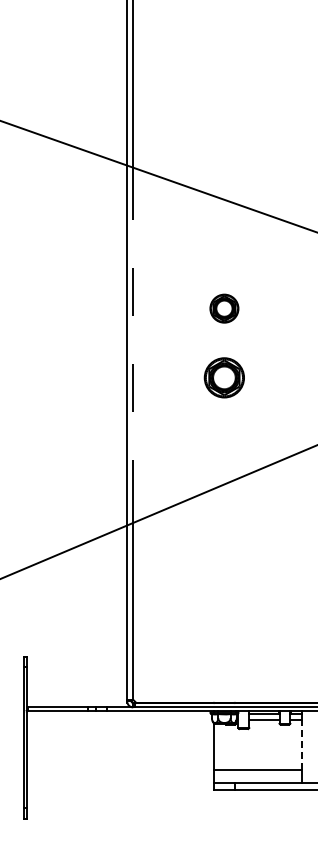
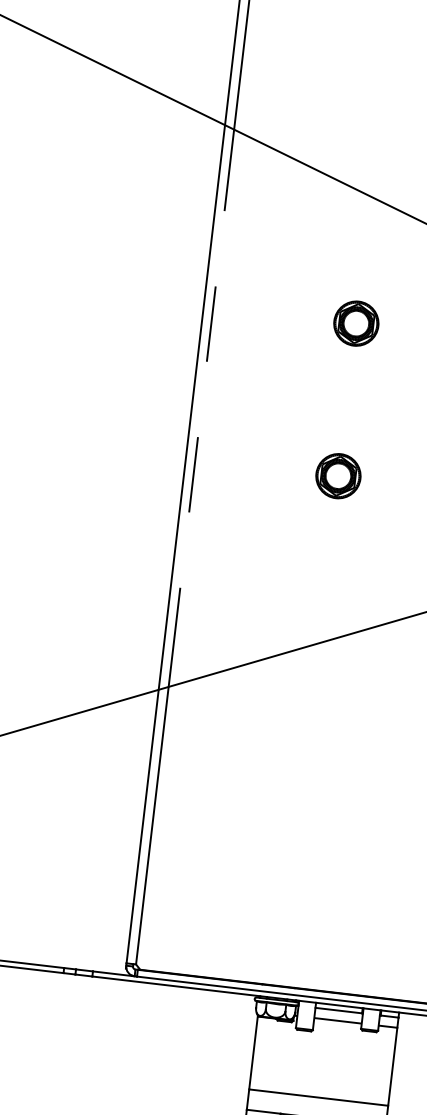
part: (224, 308) -> (356, 323), moved
part: (224, 377) -> (338, 475), size x0.71
line: (302, 745) -> (393, 1067), dashed -> solid

